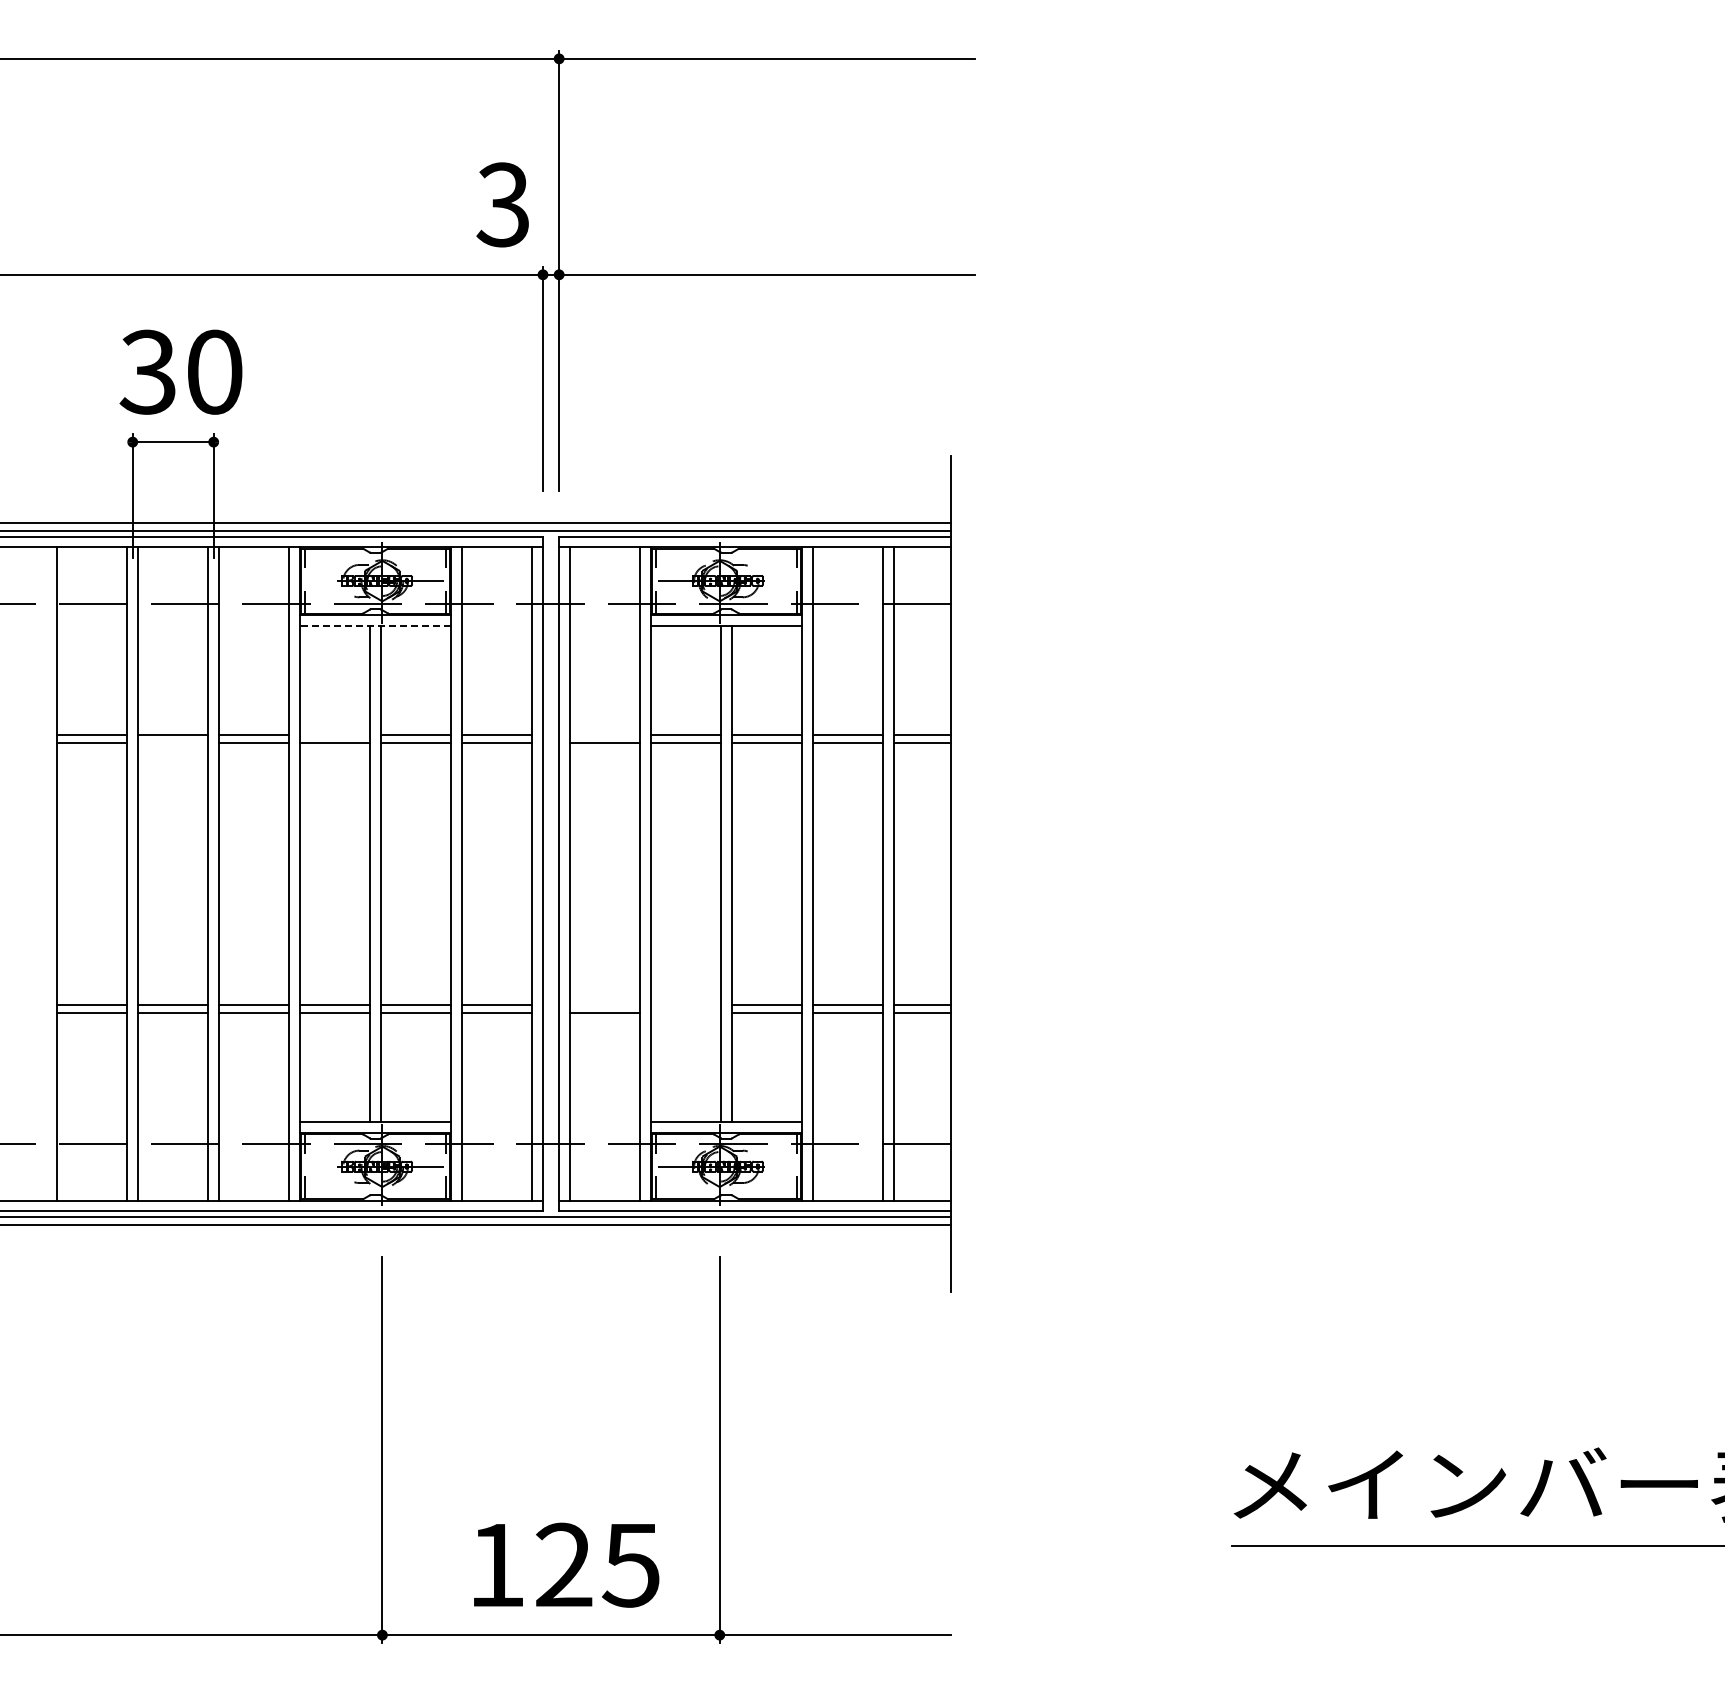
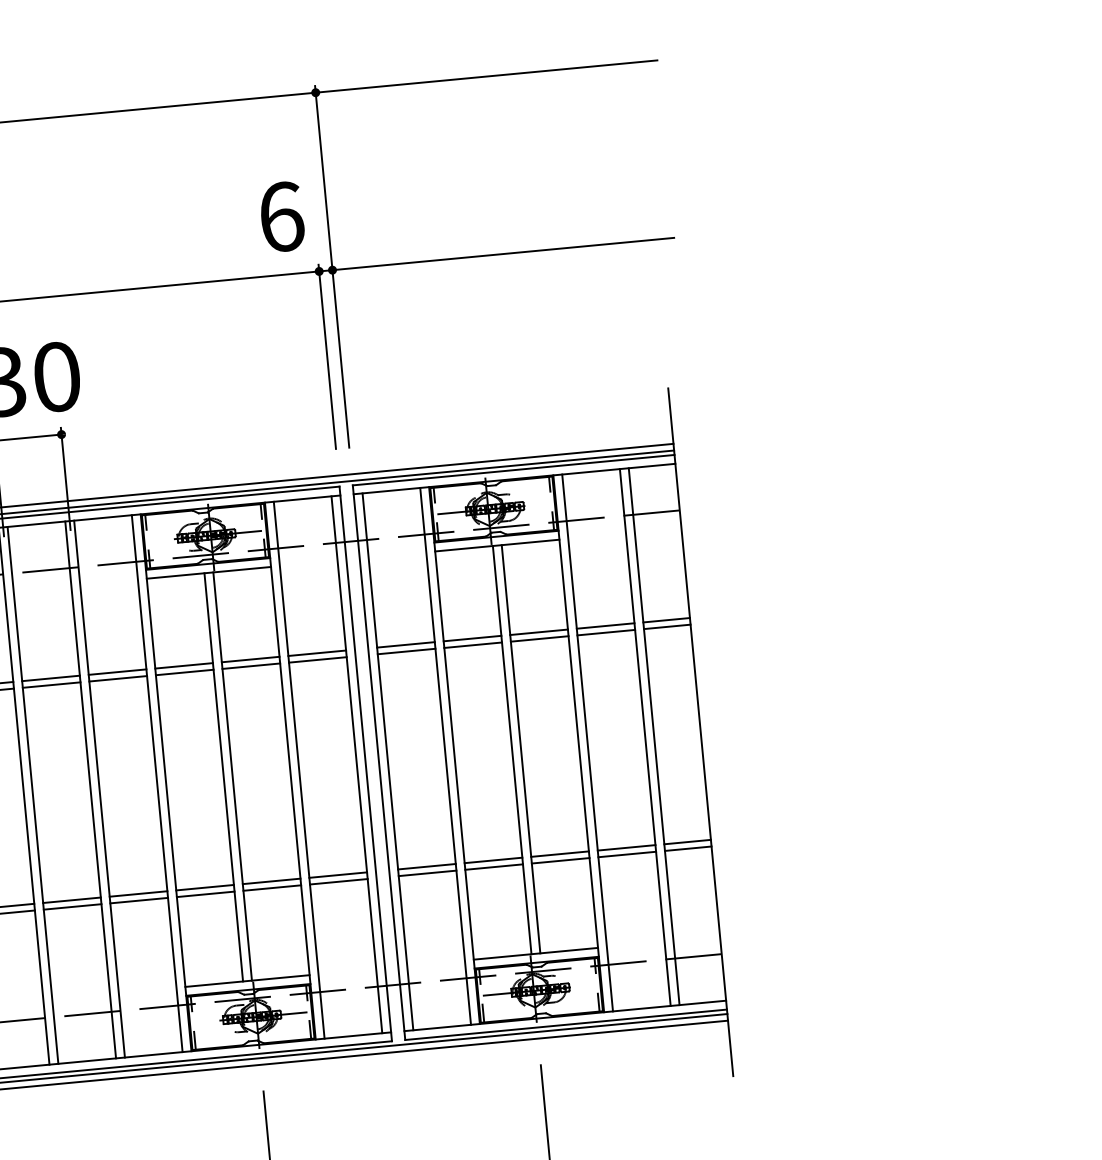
text: (503, 204) -> (281, 216), 3 -> 6
line: (375, 625) -> (208, 572), dashed -> solid
line: (335, 734) -> (184, 665), added
line: (604, 734) -> (405, 644), added
line: (173, 743) -> (51, 685), added
line: (604, 1004) -> (426, 866), added
line: (685, 1004) -> (493, 860), added
line: (685, 1012) -> (493, 866), added

